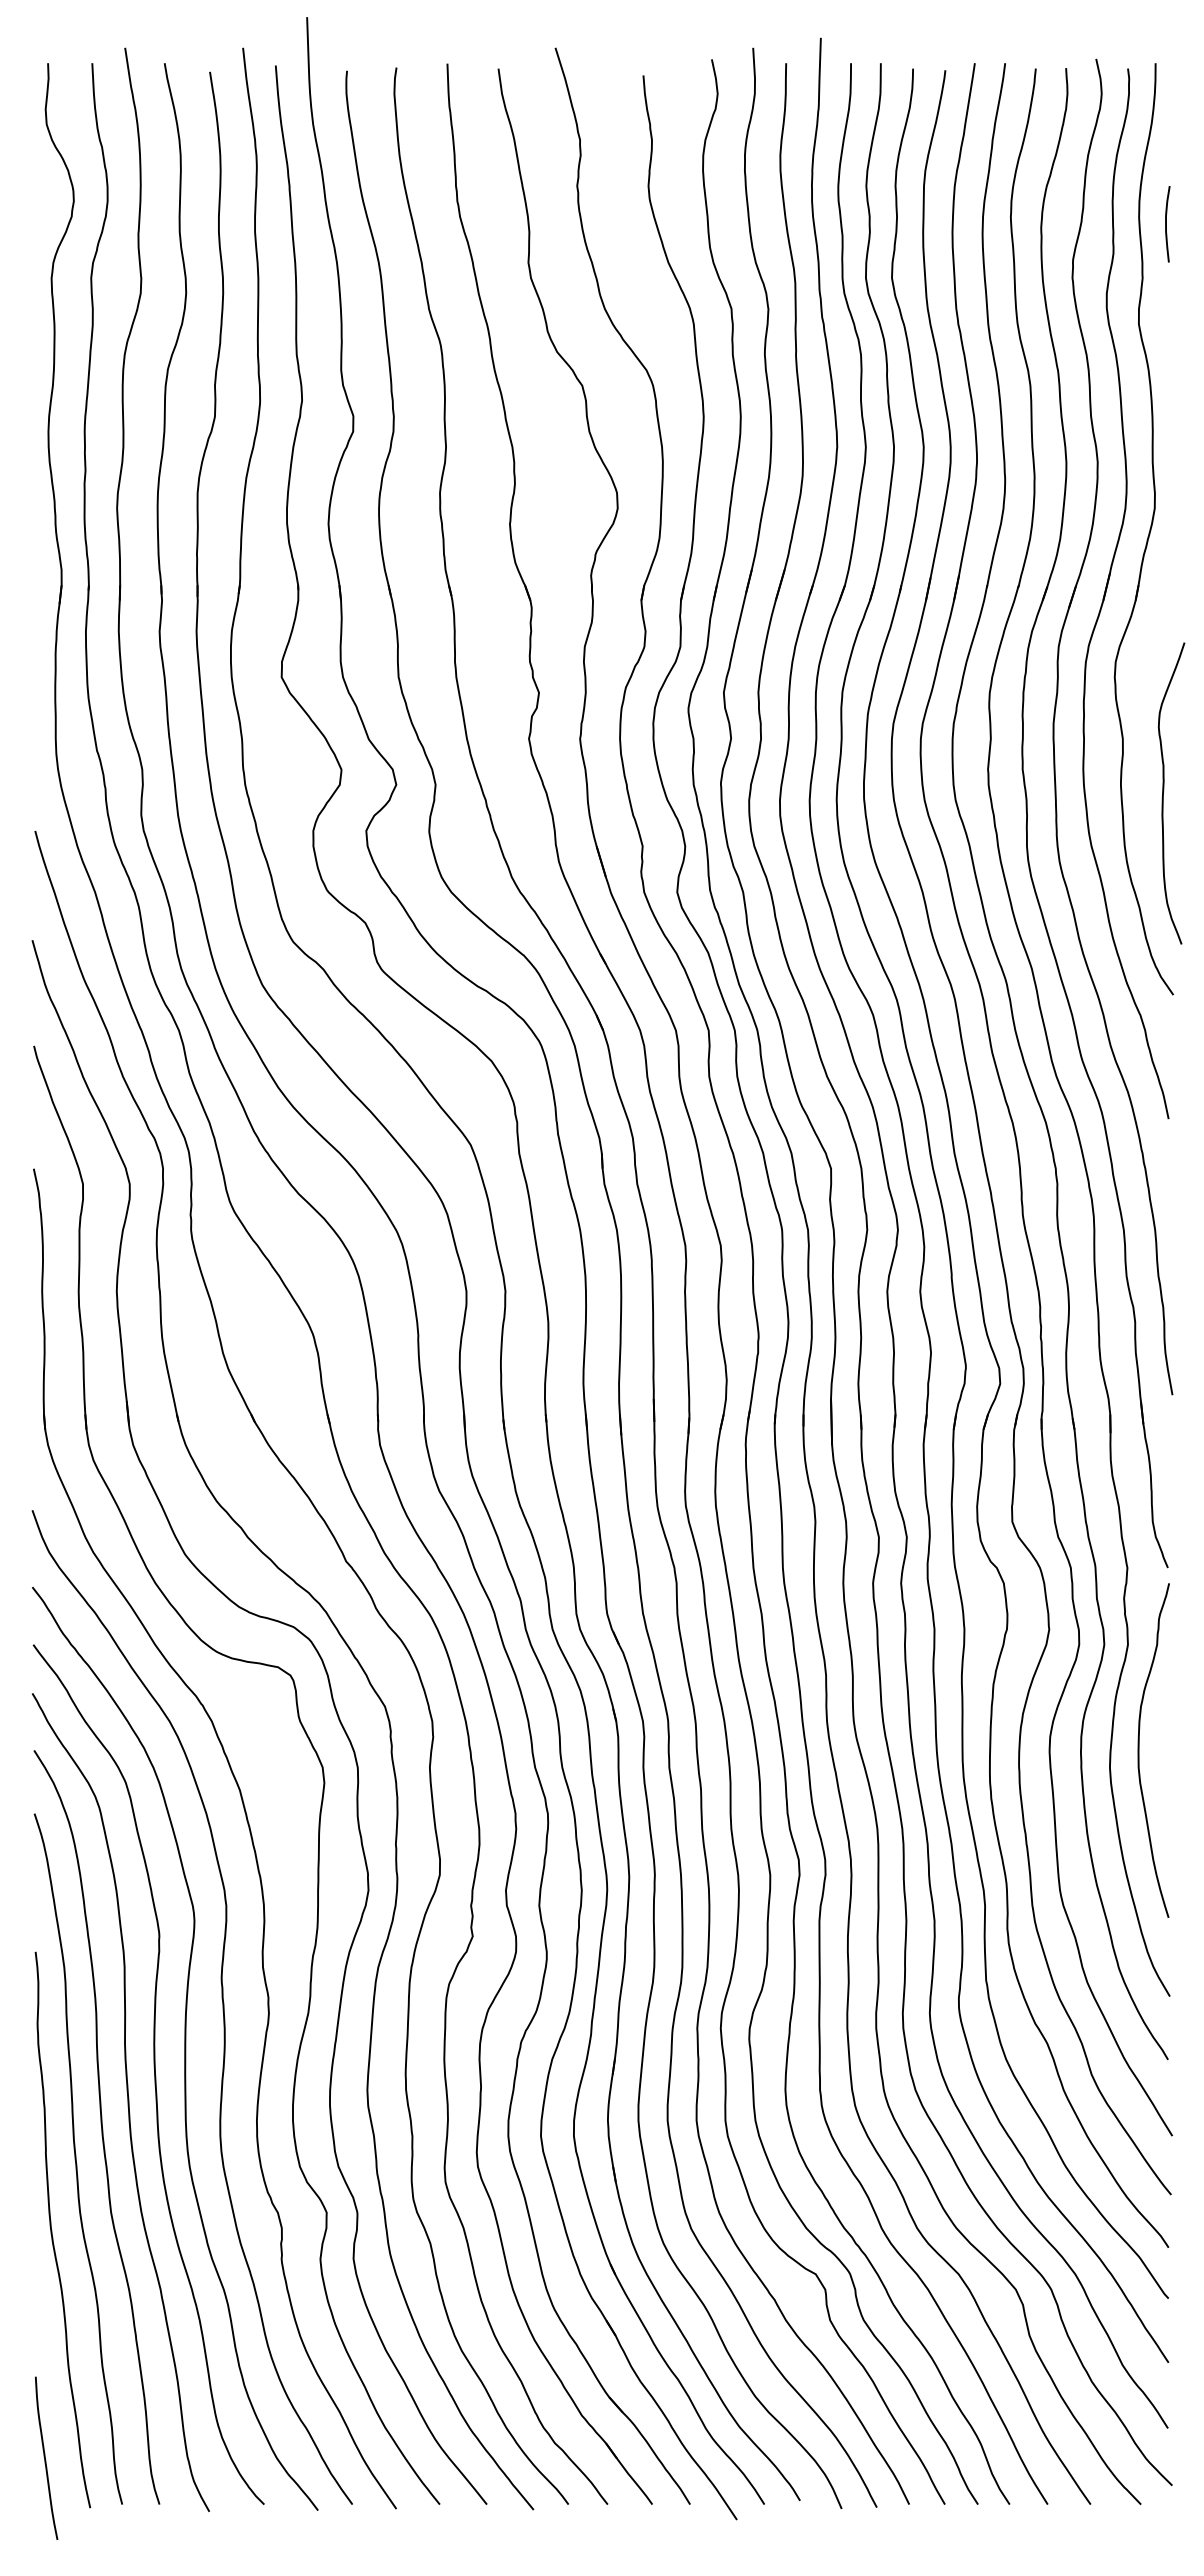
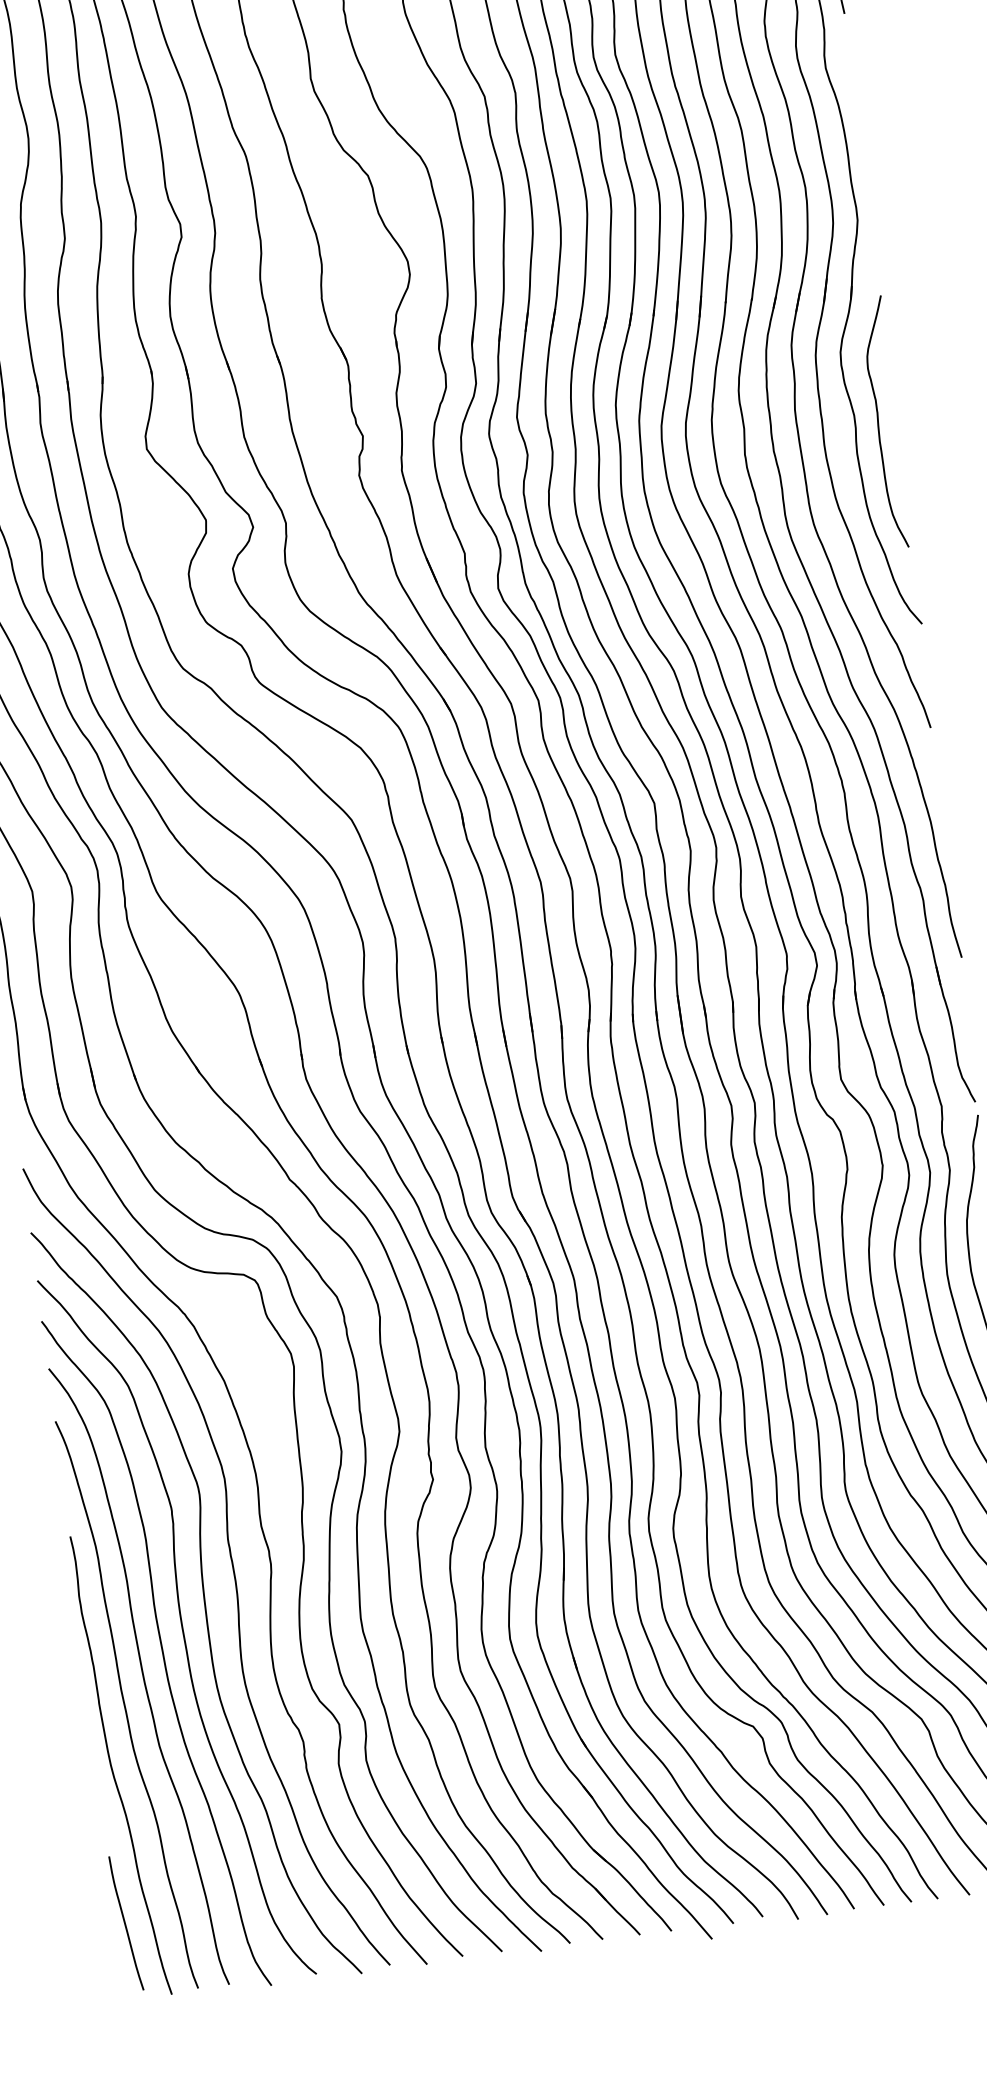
curve: (1164, 790) -> (879, 420), moved
curve: (45, 2457) -> (125, 1922), moved

